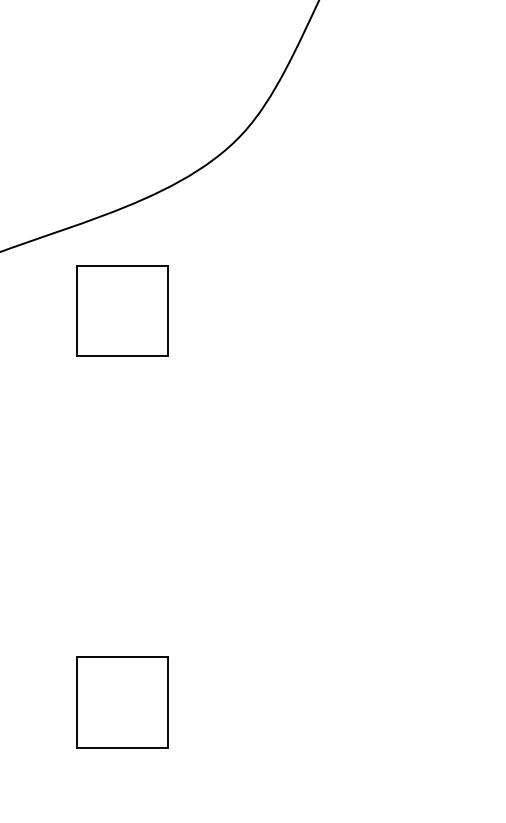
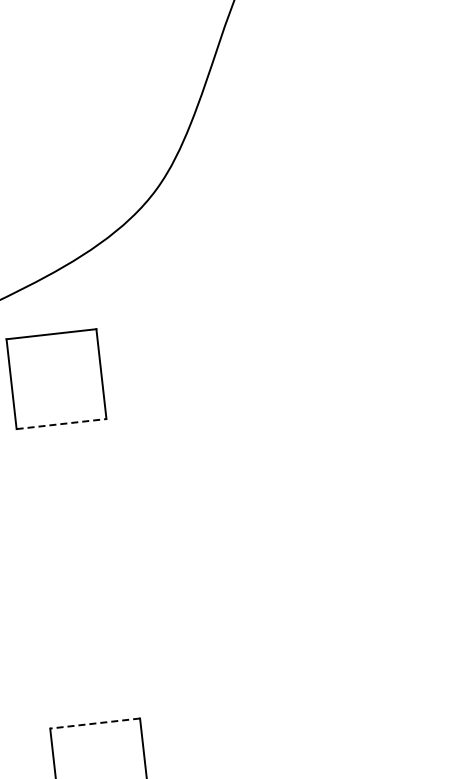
line: (123, 355) -> (62, 423), solid -> dashed
line: (122, 657) -> (95, 723), solid -> dashed

